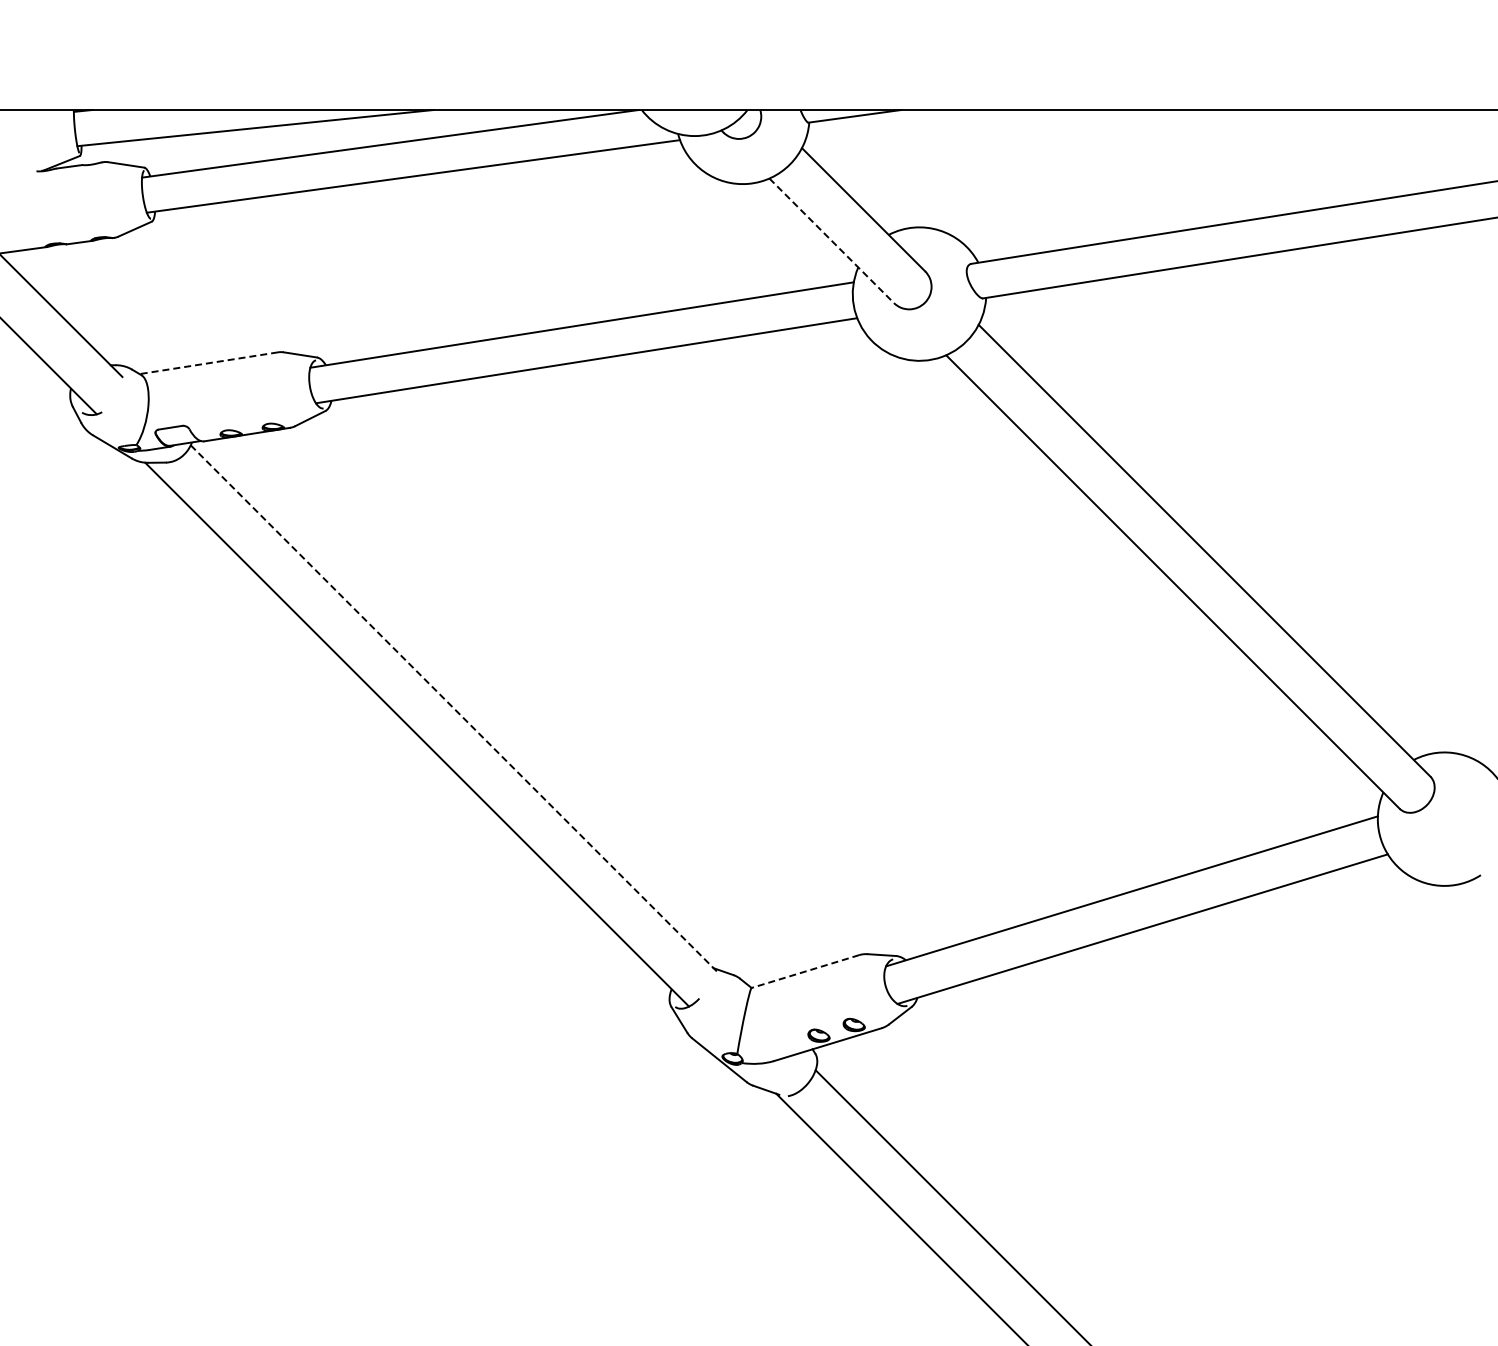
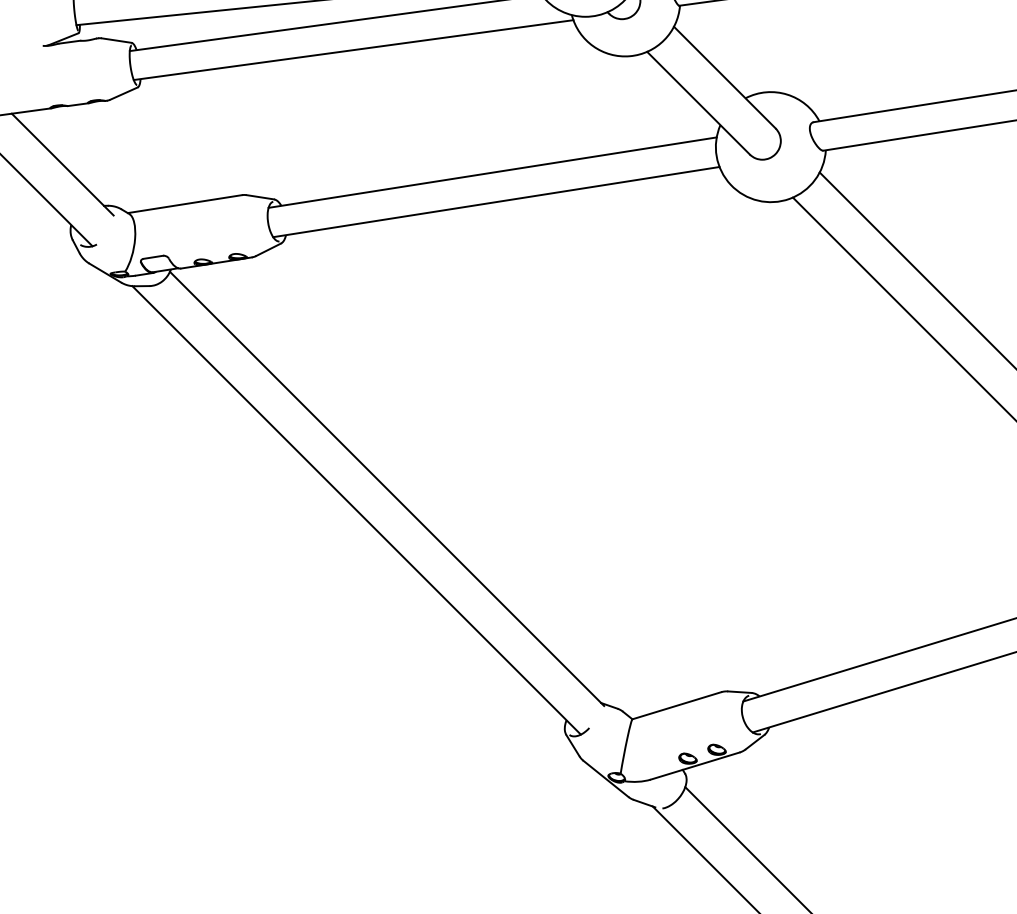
line: (832, 241) -> (699, 103), dashed -> solid
line: (208, 363) -> (184, 204), dashed -> solid
line: (454, 708) -> (387, 488), dashed -> solid
line: (804, 971) -> (676, 705), dashed -> solid

